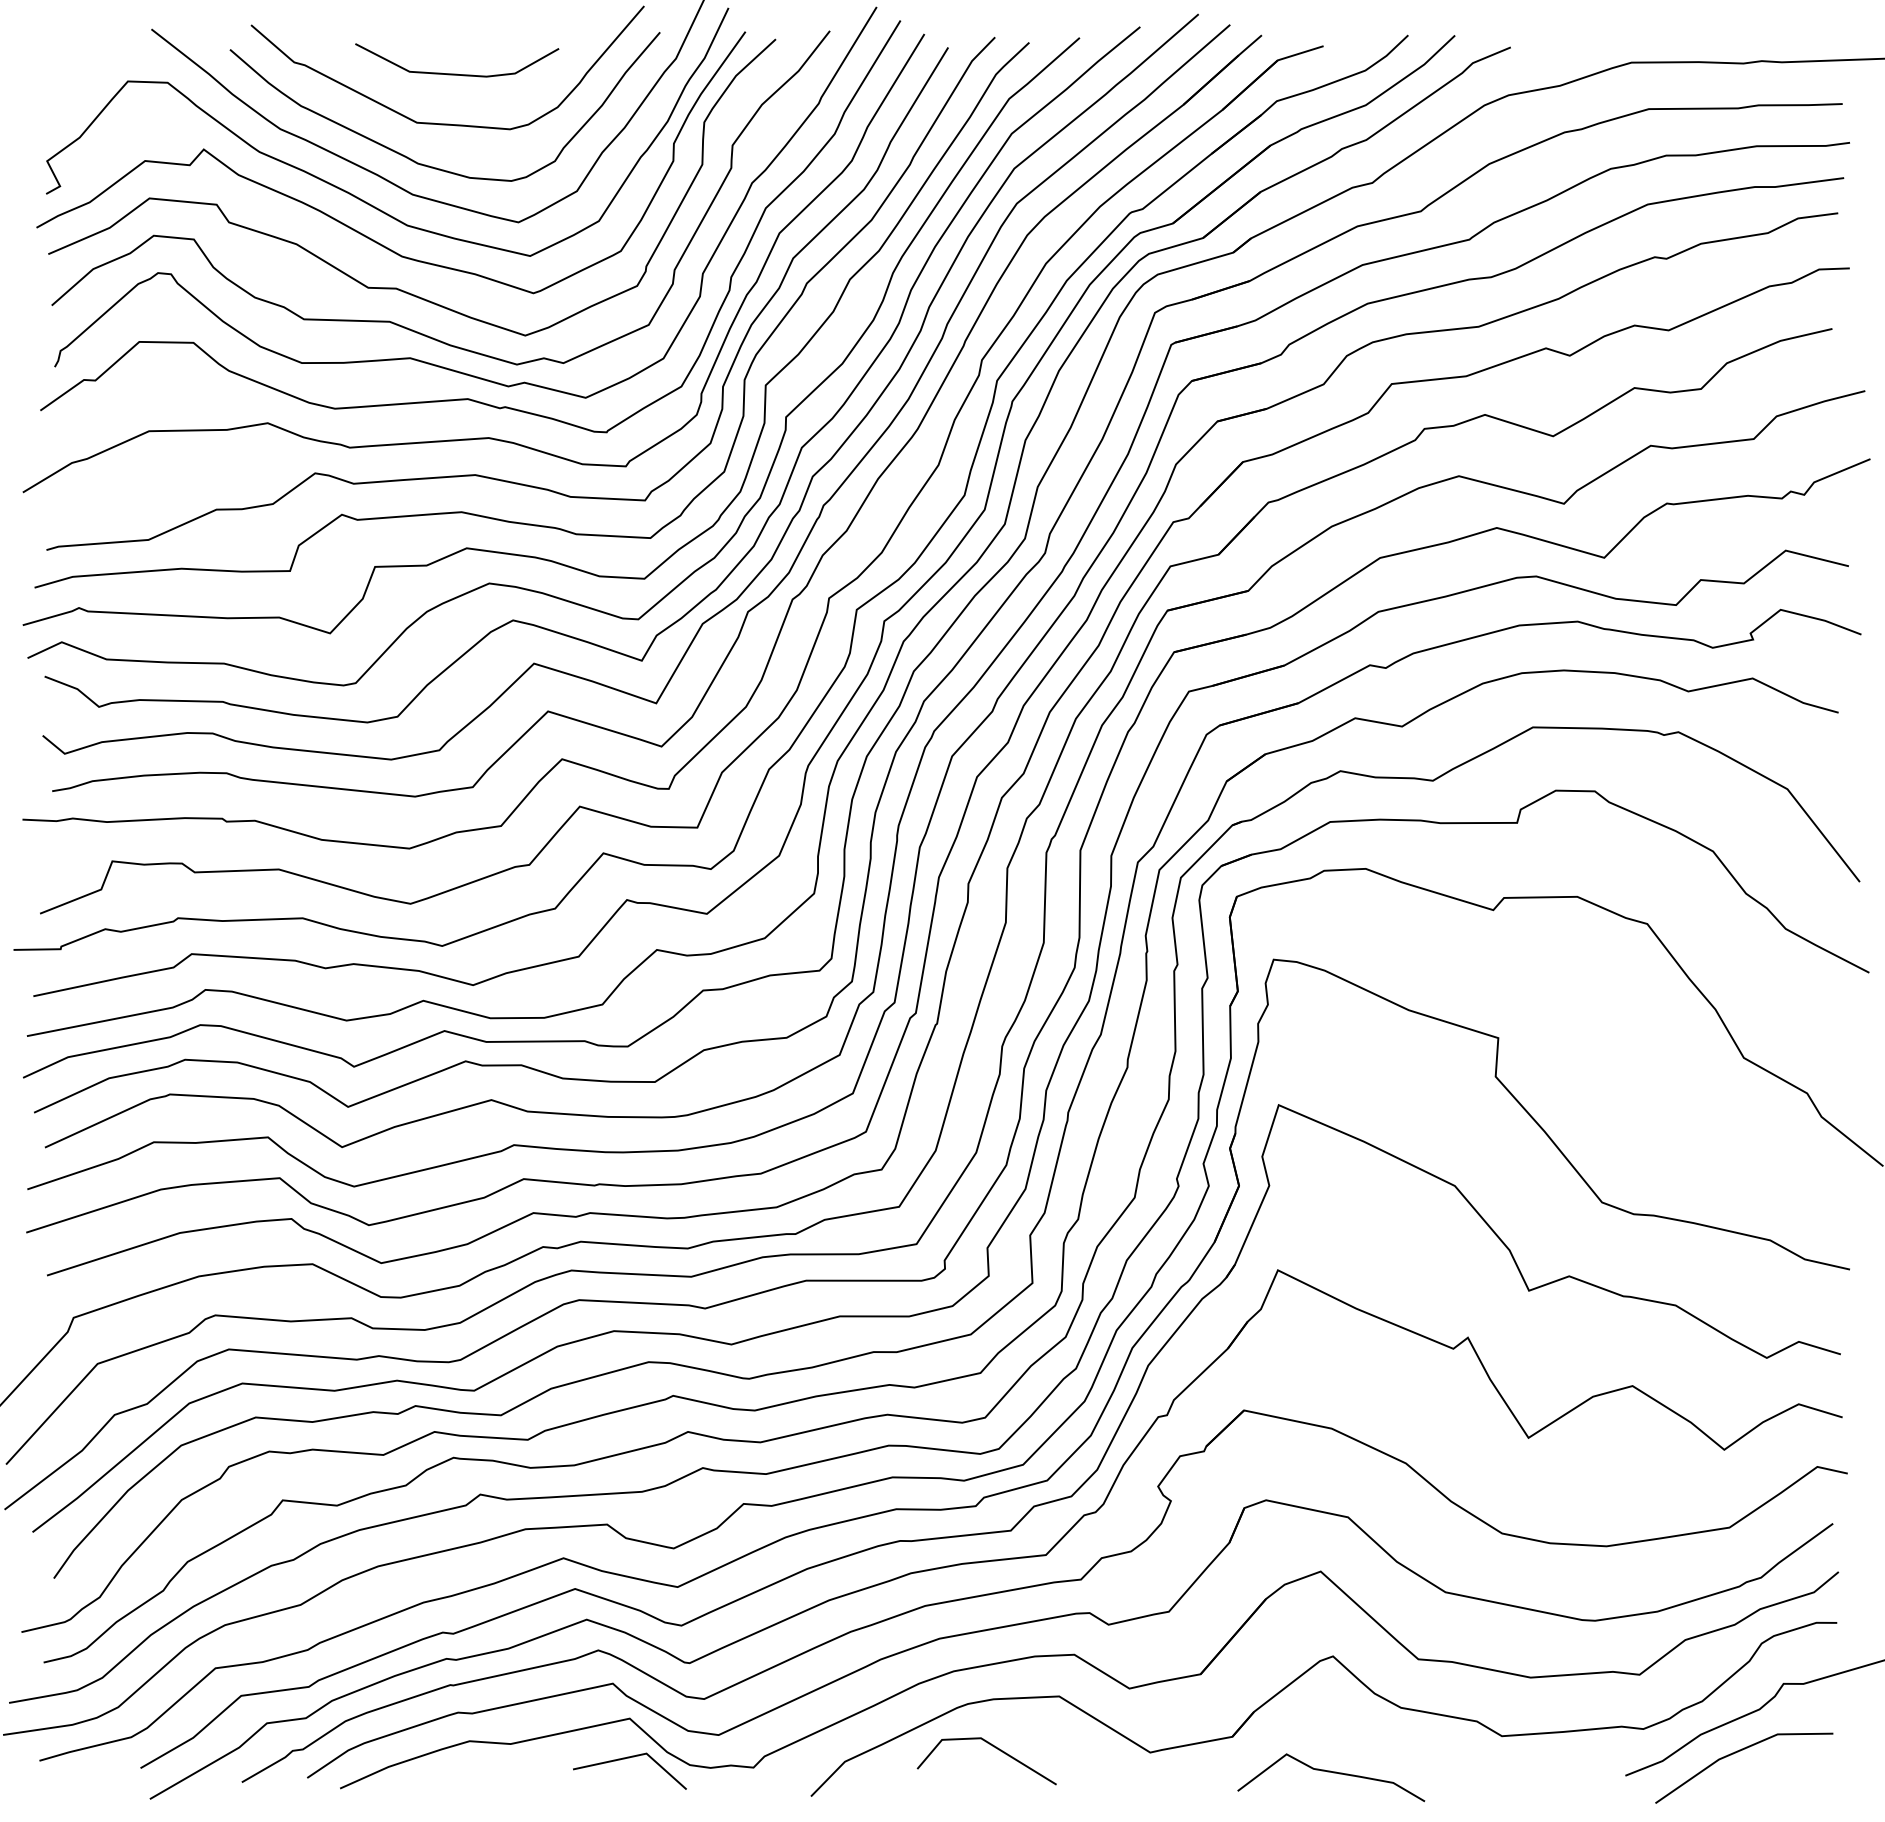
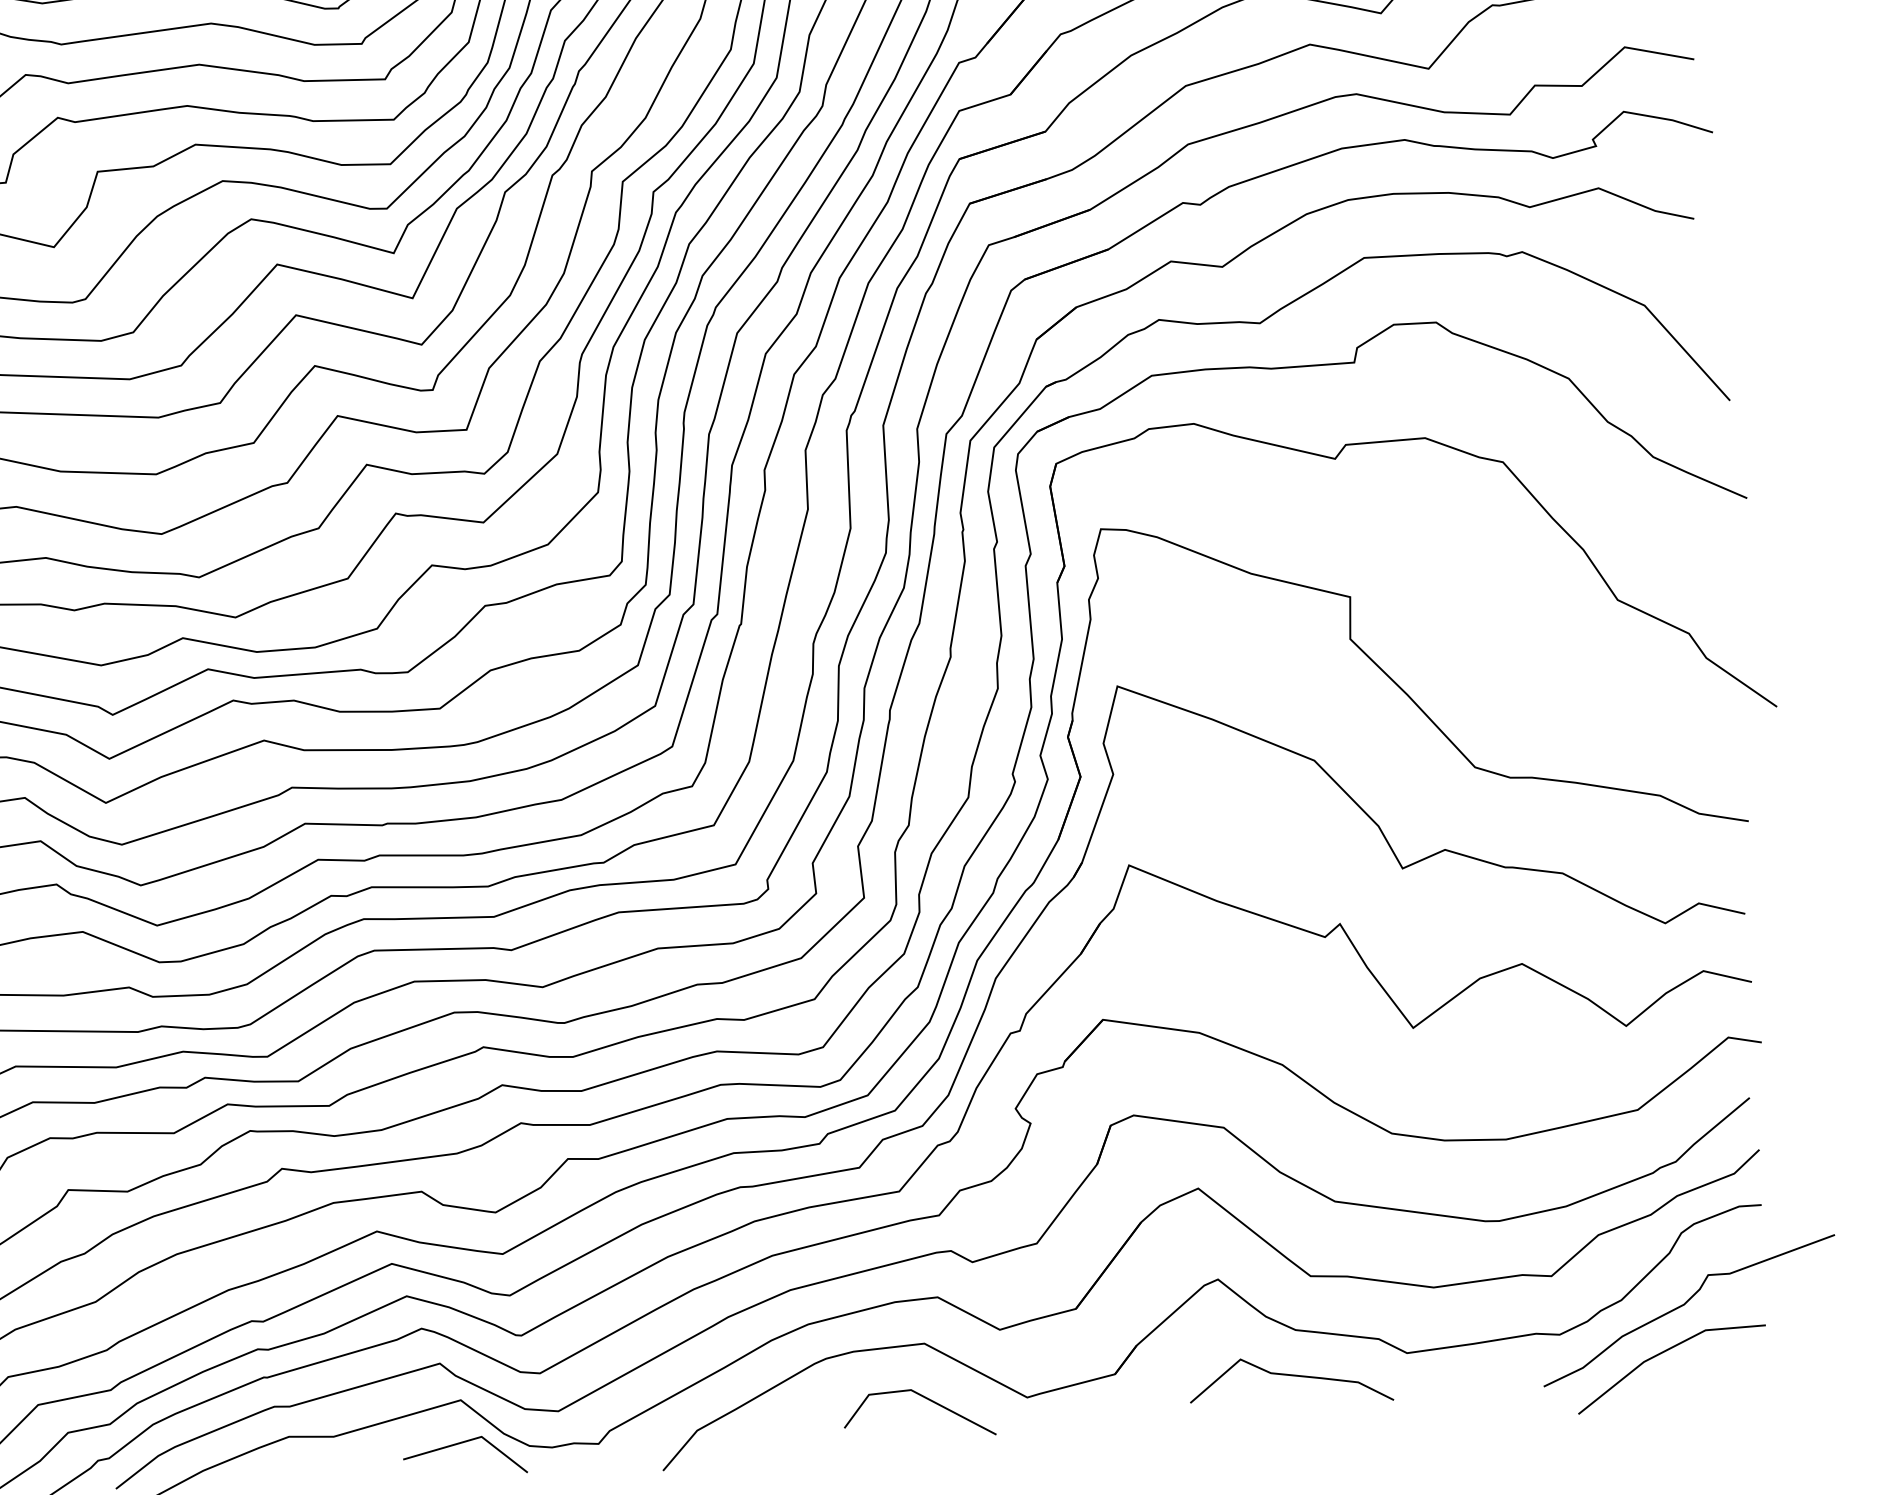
line: (995, 1748) -> (927, 1400), moved
curve: (1333, 1773) -> (1292, 1376), moved

